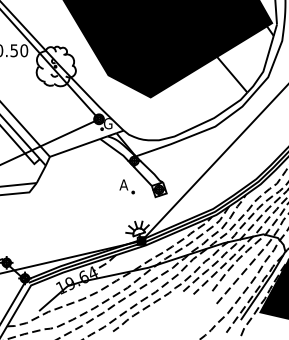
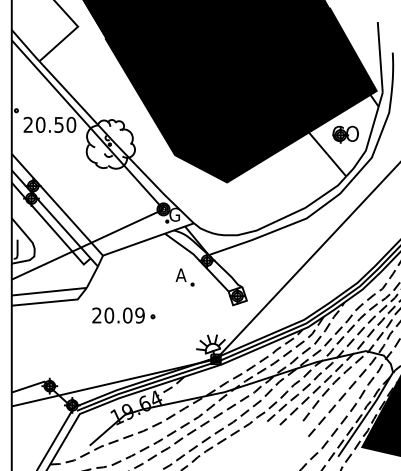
part: (246, 58) -> (345, 134), added
part: (126, 186) -> (184, 277), moved
part: (66, 205) -> (123, 315), added

